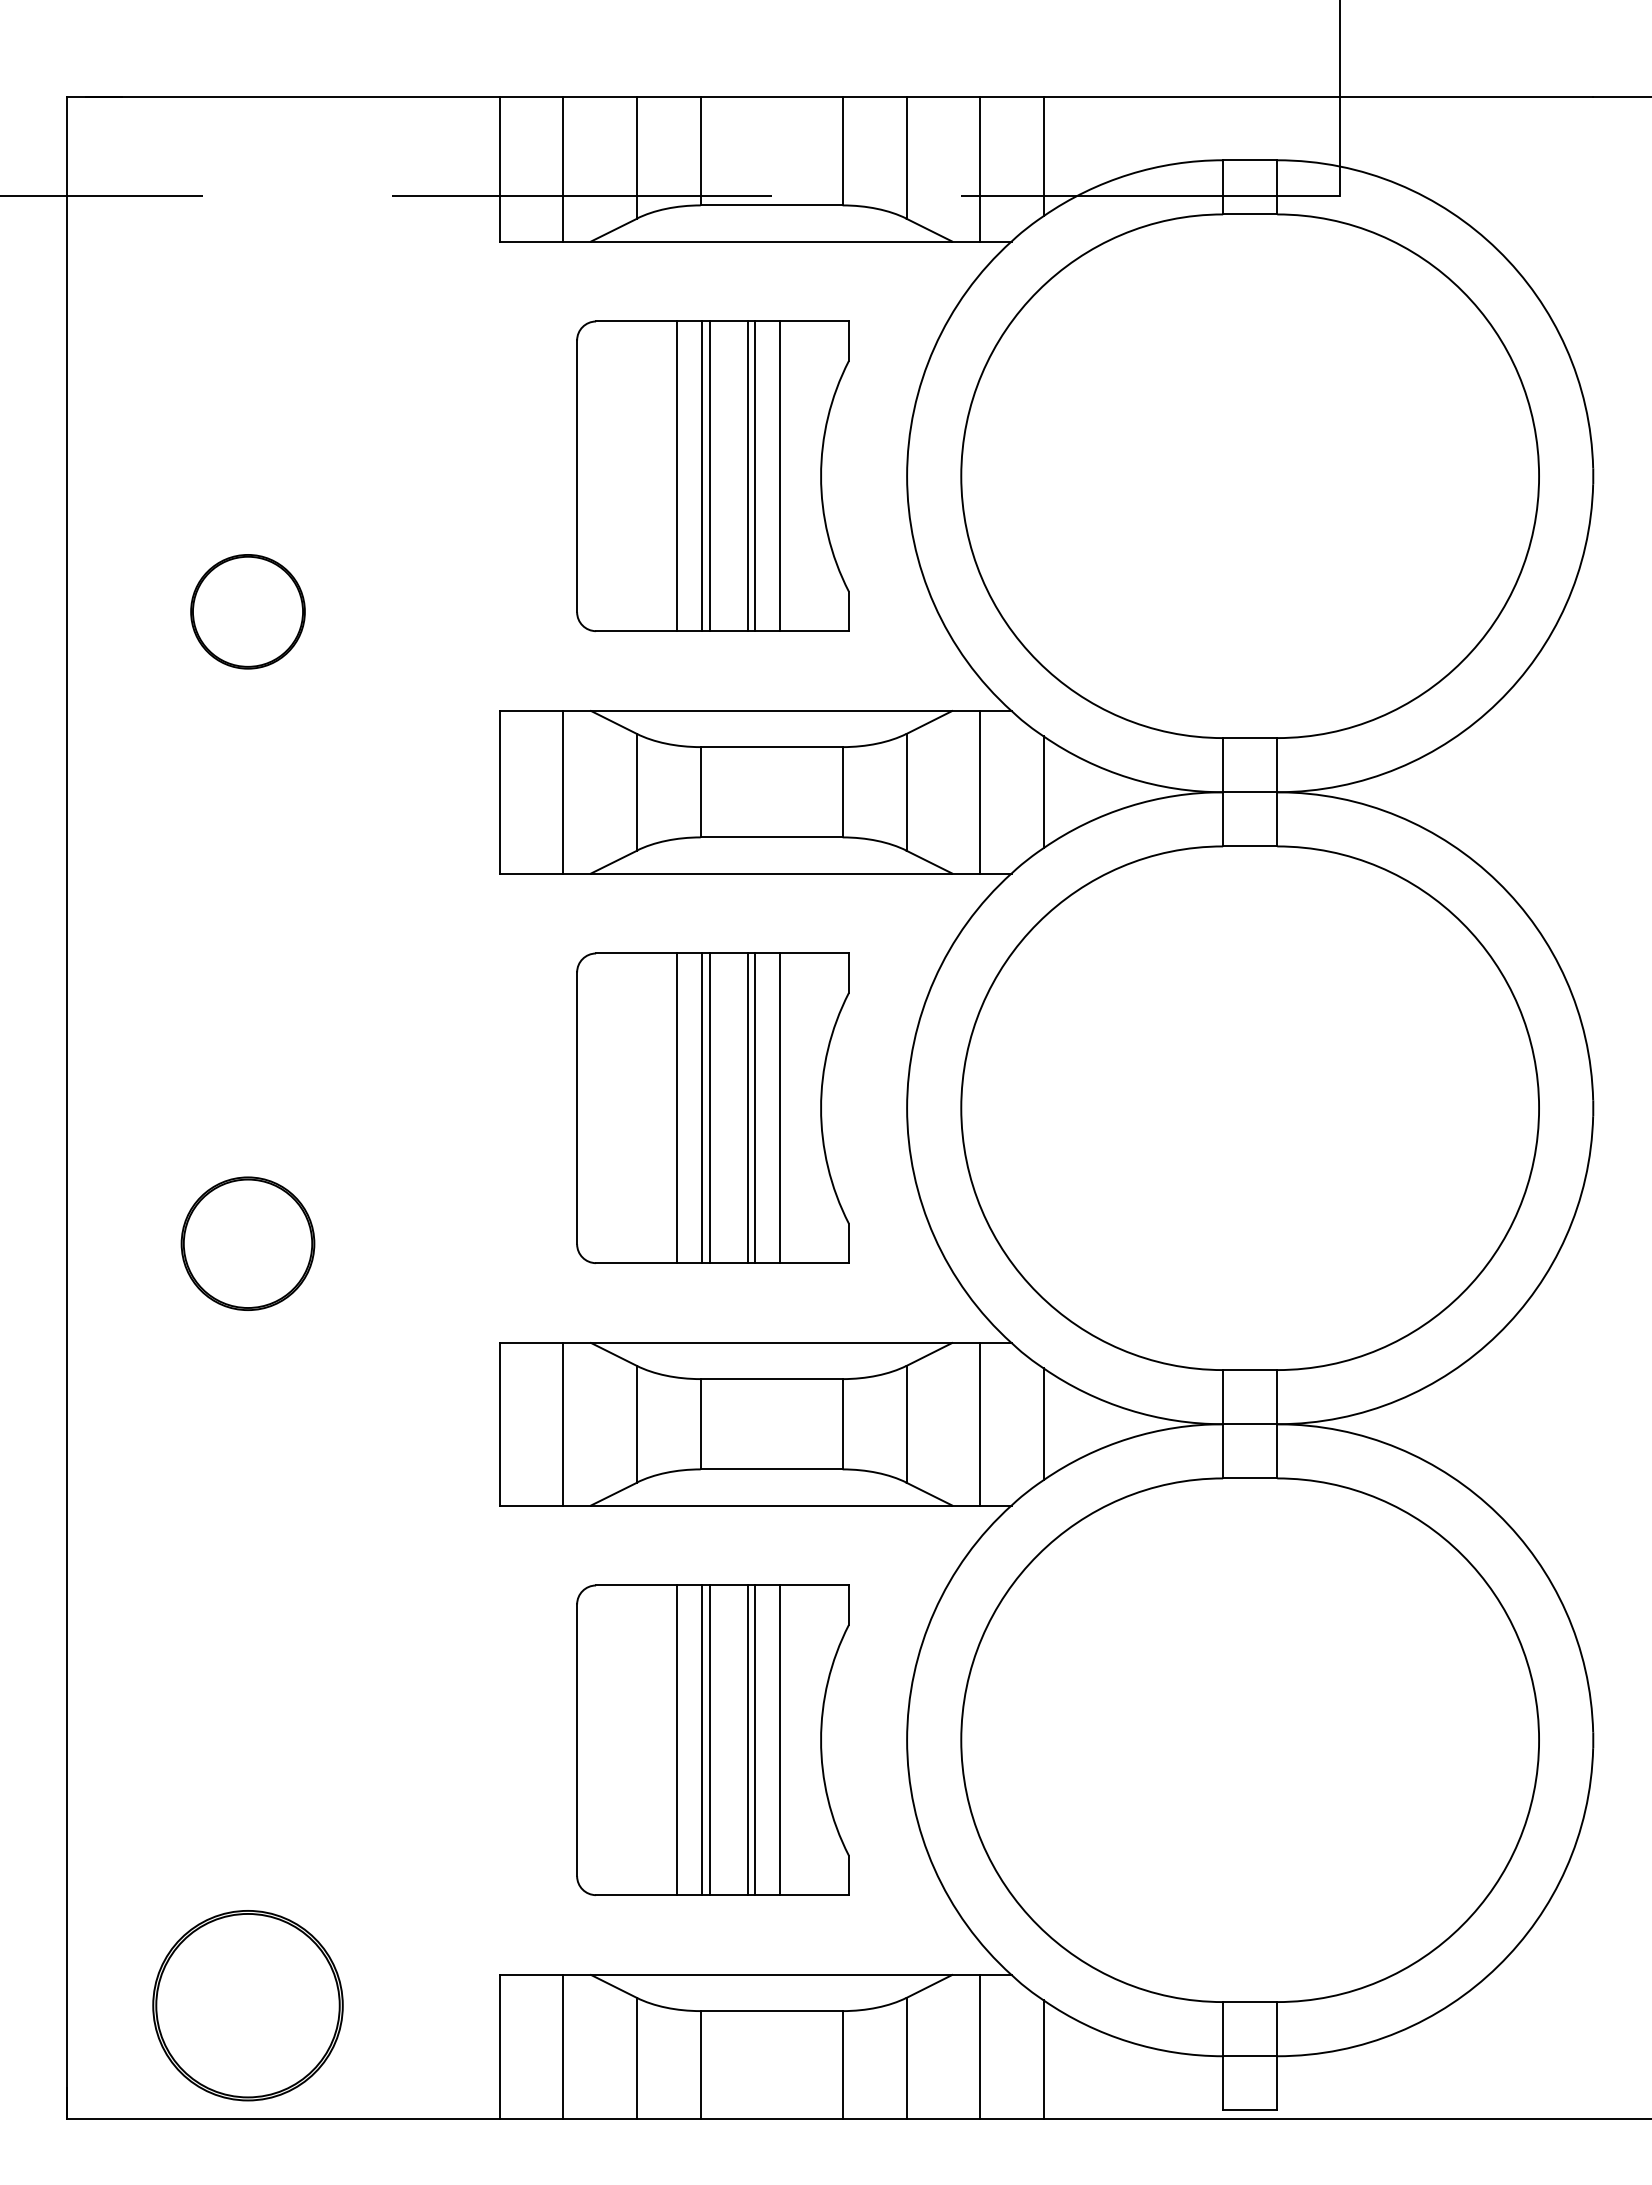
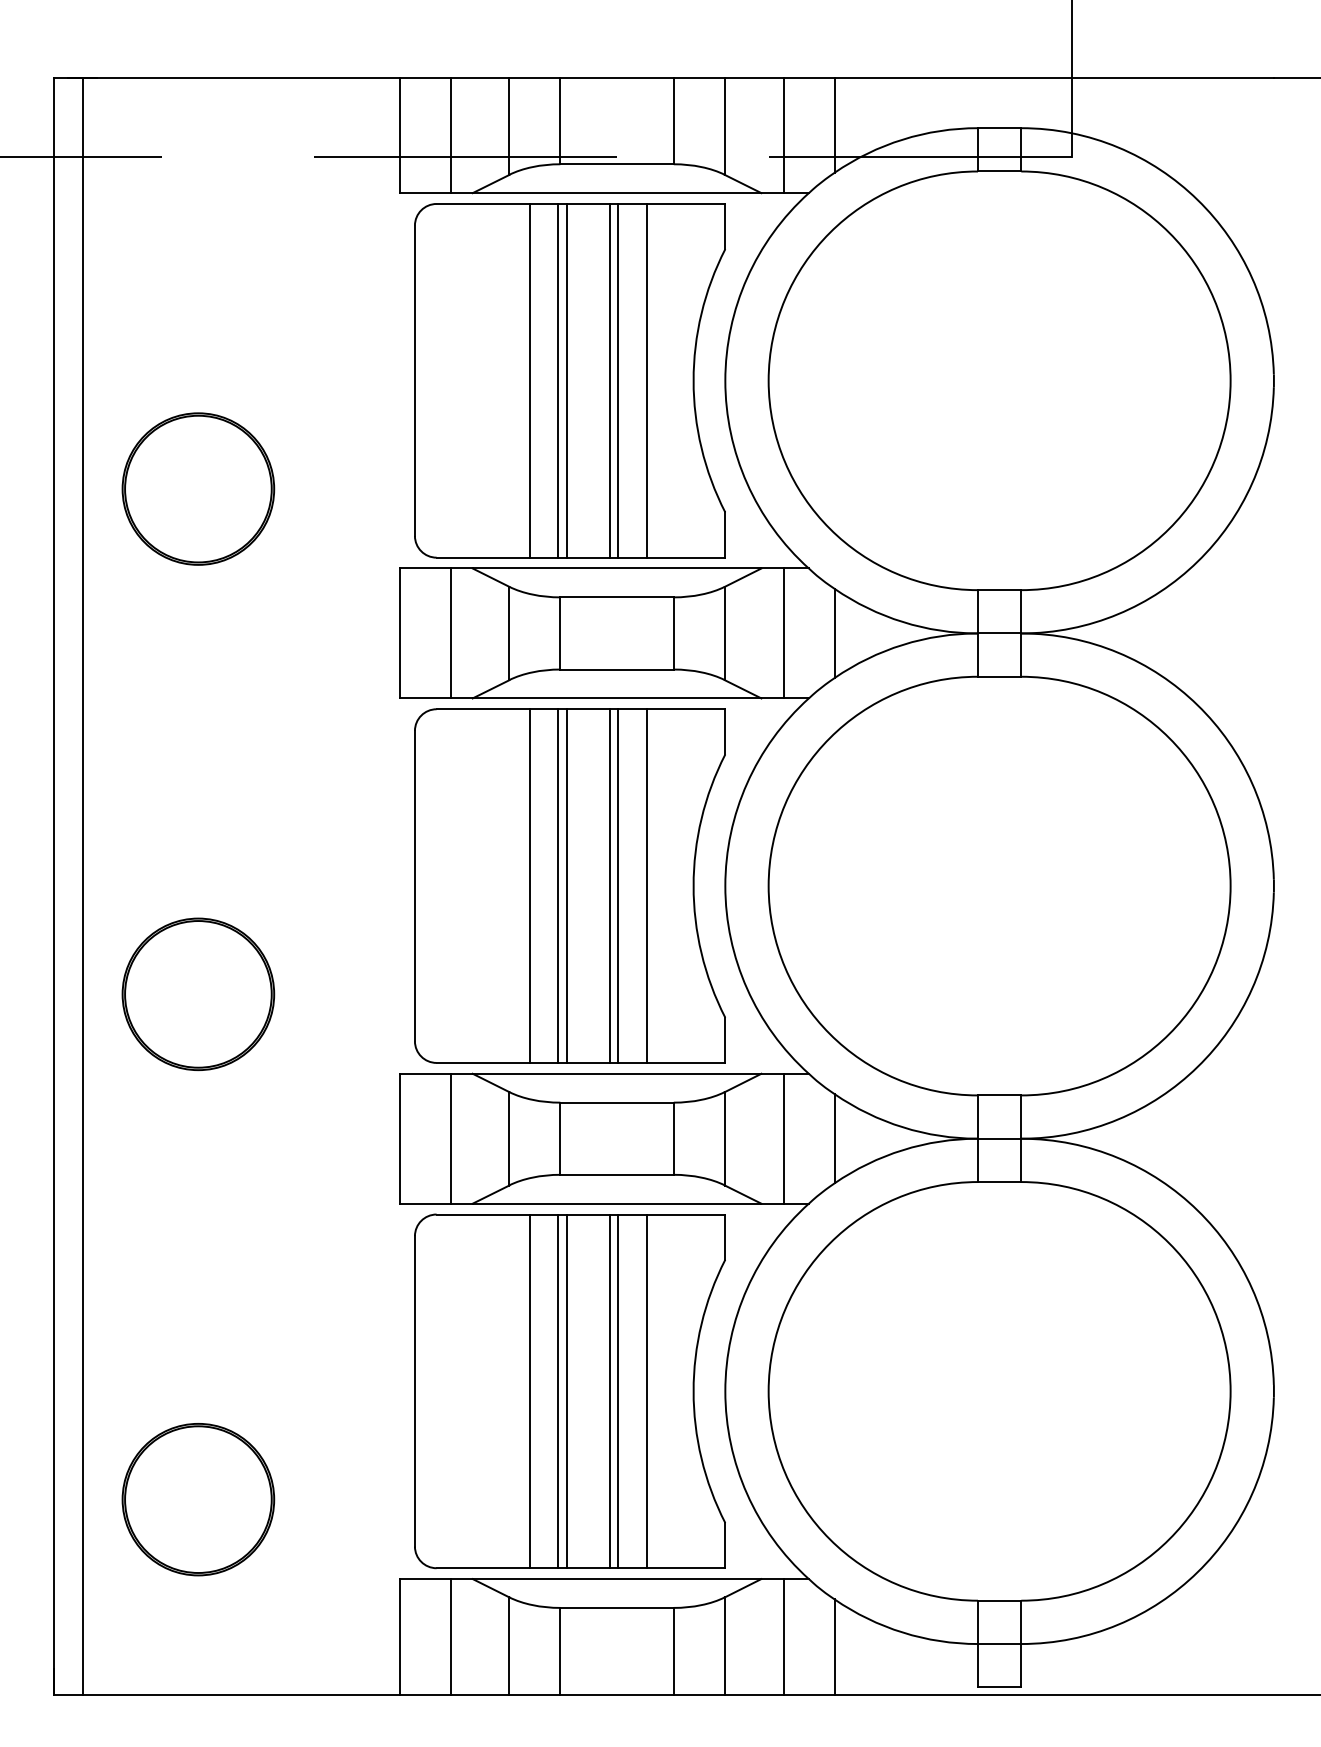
part: (712, 476) -> (569, 381), size x1.43
part: (247, 611) -> (197, 488), size x1.67
line: (103, 1108) -> (82, 886), added
part: (712, 1108) -> (569, 886), size x1.43
part: (247, 1243) -> (197, 994), size x1.43
part: (712, 1740) -> (569, 1391), size x1.43
part: (247, 2005) -> (197, 1499), moved

